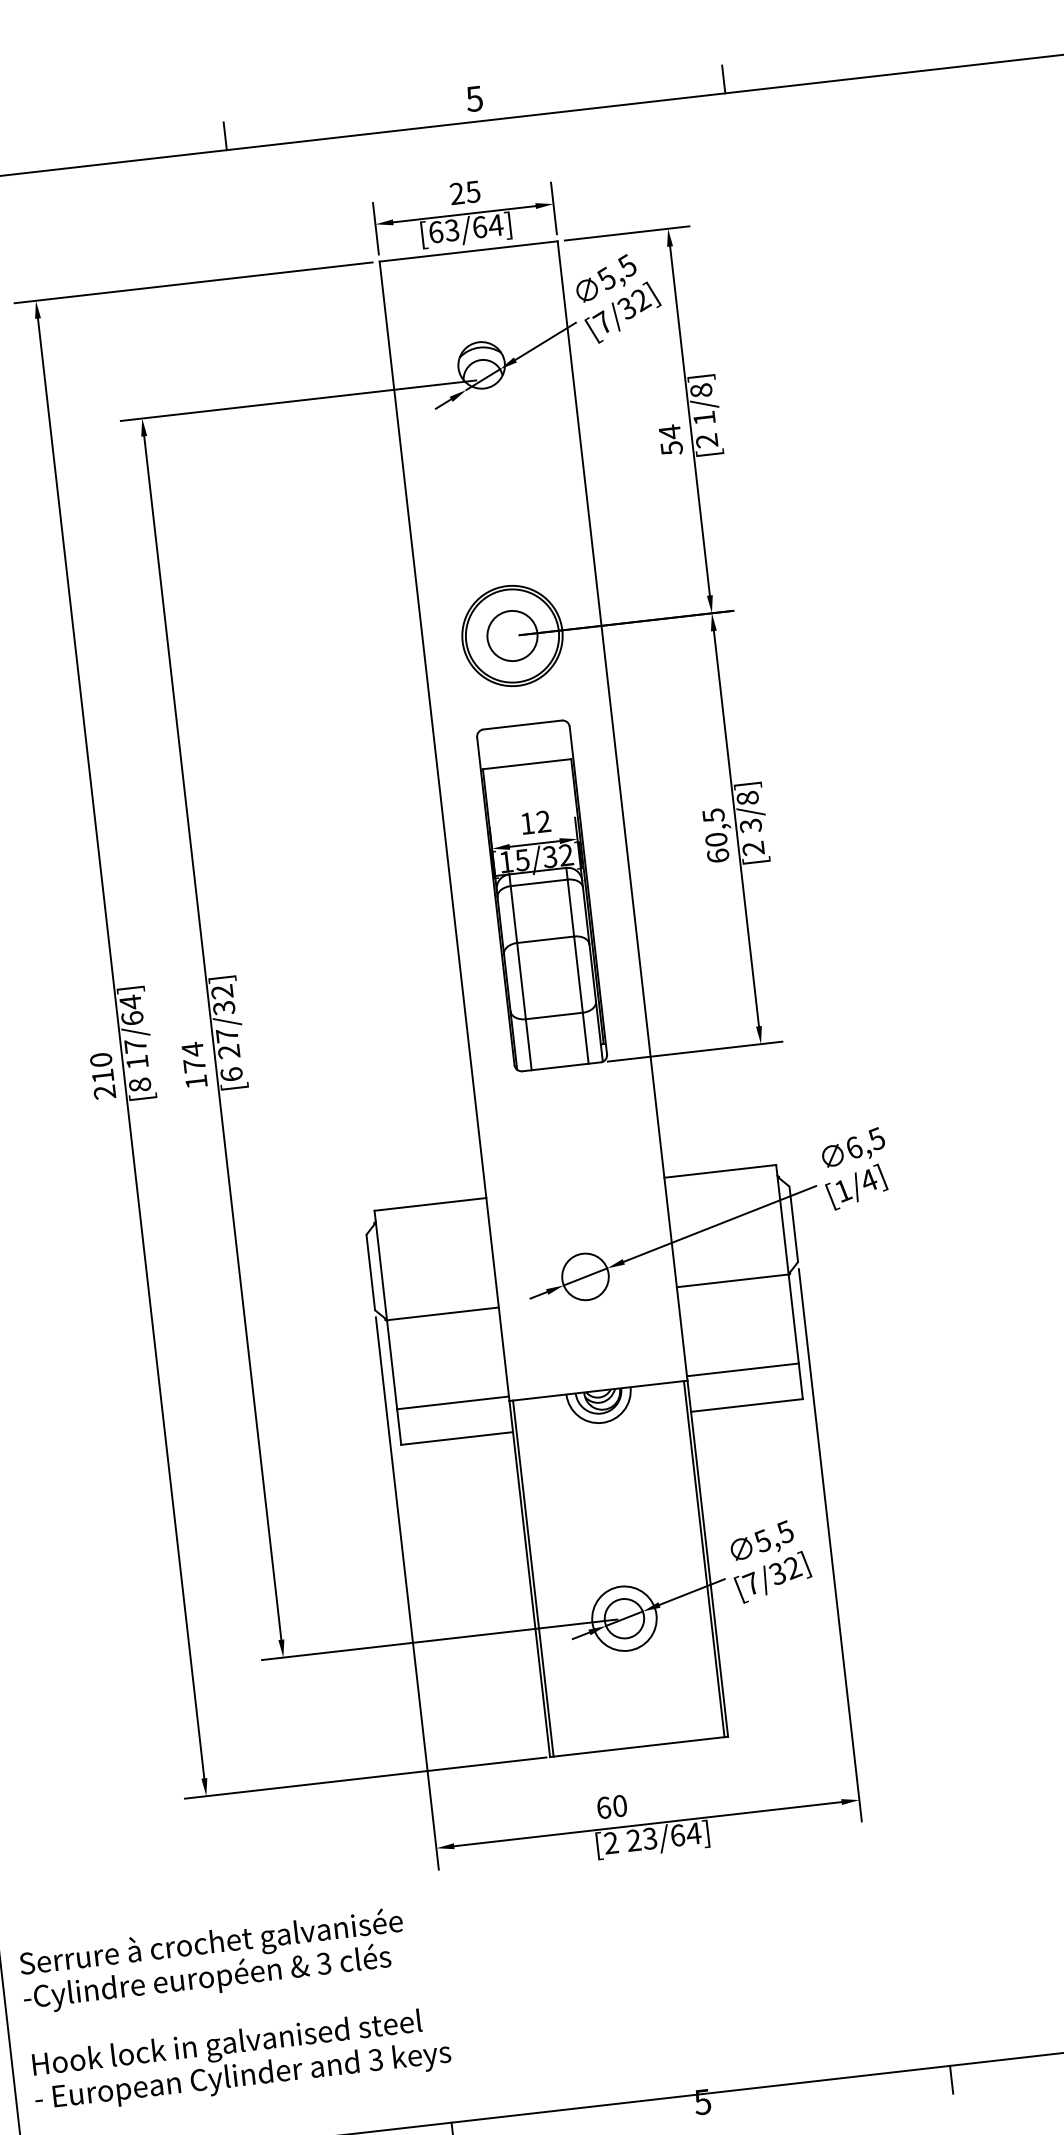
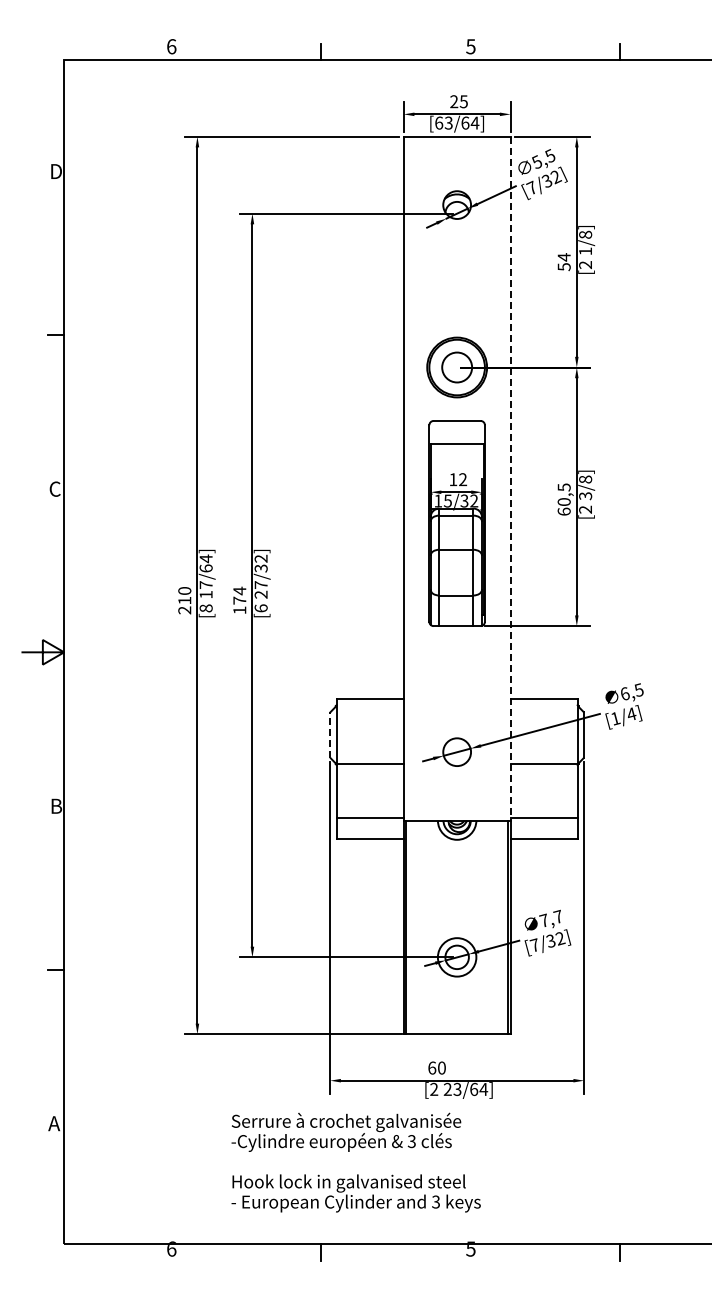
line: (622, 810) -> (510, 478), solid -> dashed
line: (371, 1273) -> (330, 735), solid -> dashed
text: (772, 1536) -> (550, 918), 5,5 -> 7,7
text: (234, 2009) -> (355, 1162), moved

